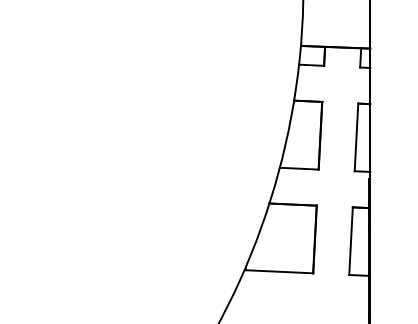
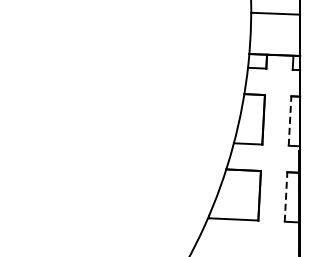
line: (357, 138) -> (290, 121), solid -> dashed
line: (351, 240) -> (286, 196), solid -> dashed

